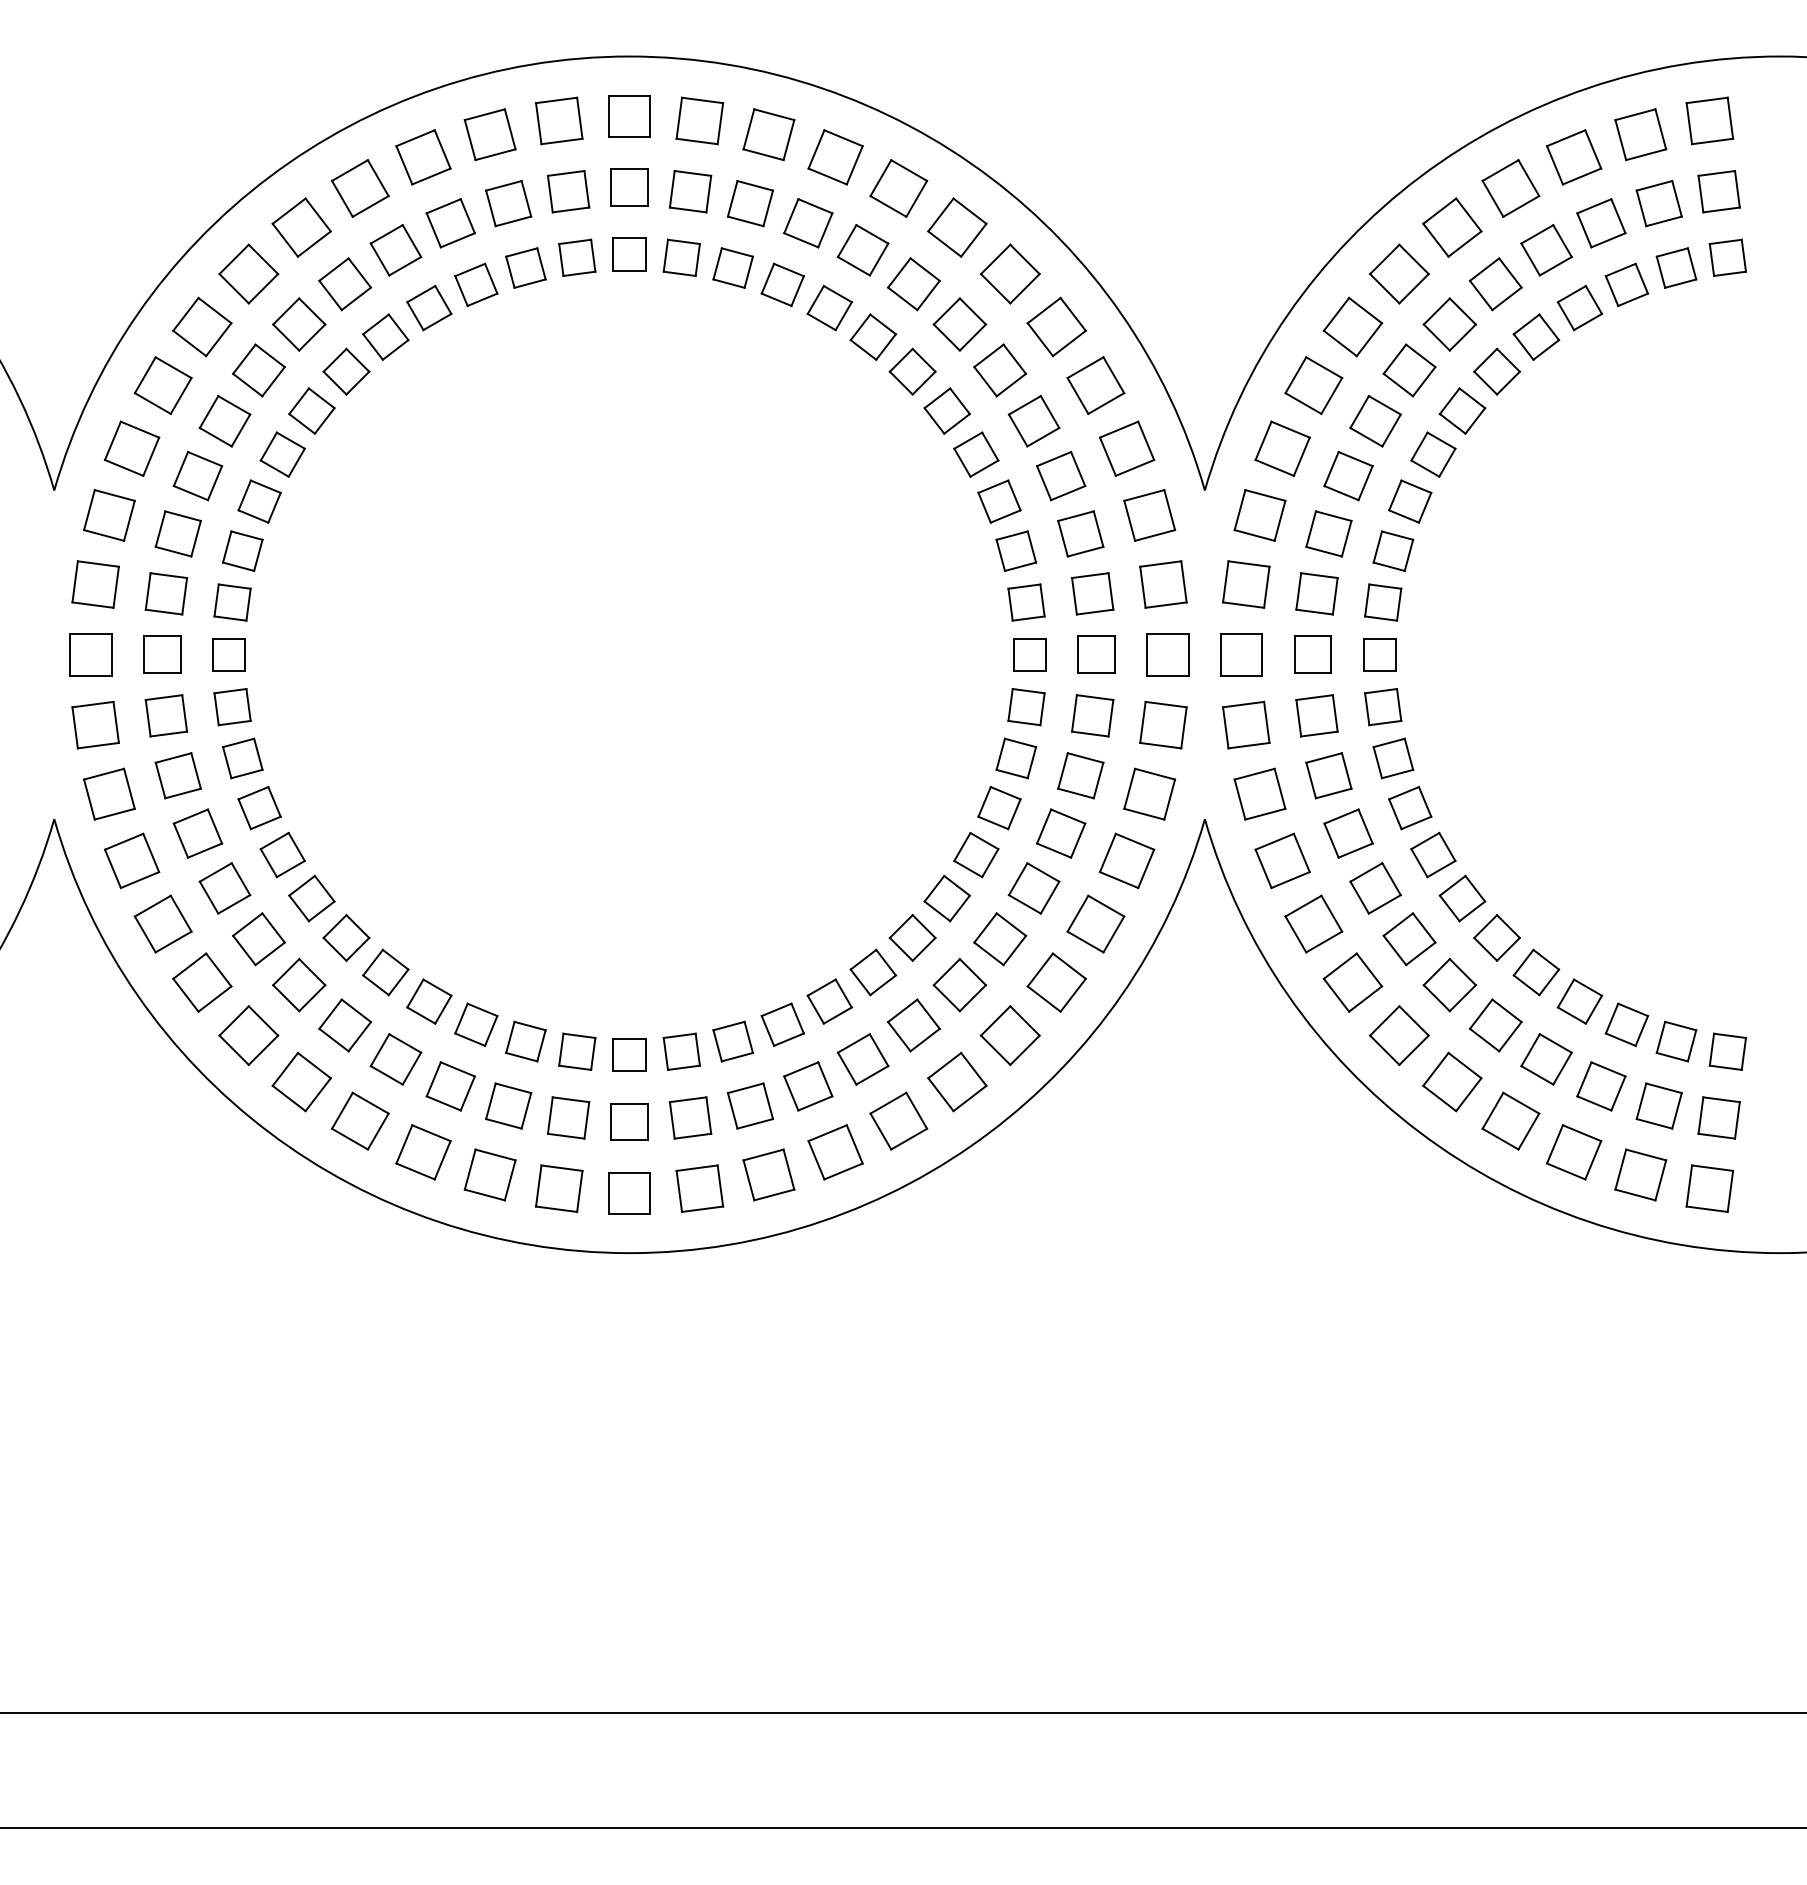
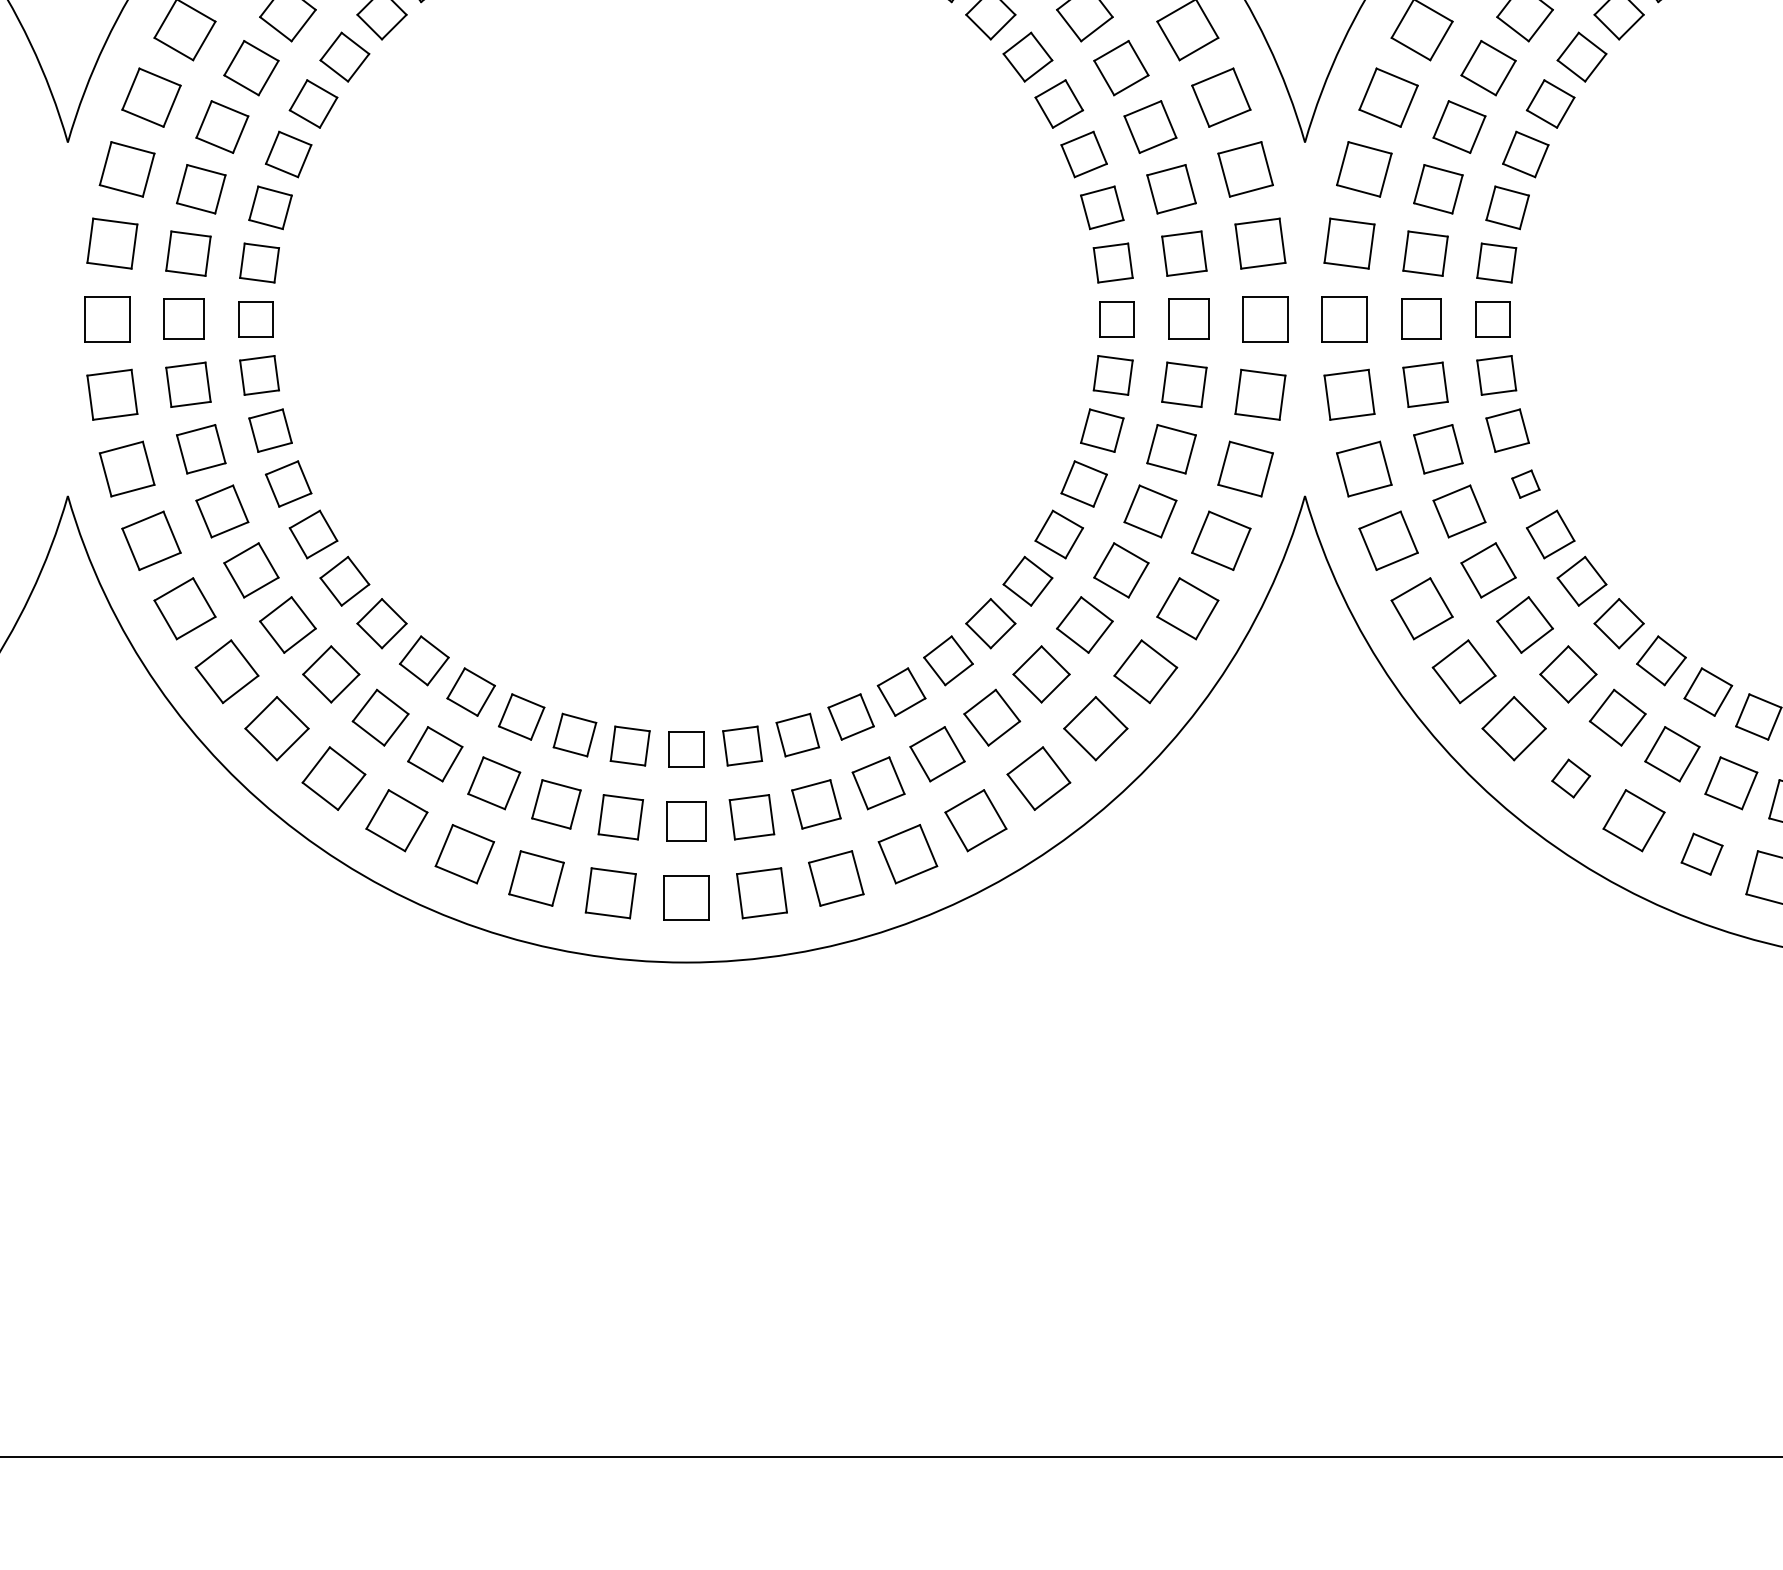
part: (1410, 808) -> (1526, 484), size x0.6
part: (1452, 1081) -> (1571, 778), size x0.6
part: (1574, 1152) -> (1702, 854), size x0.7

